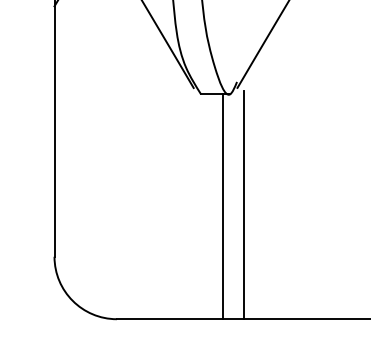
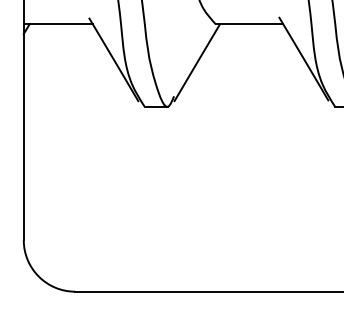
line: (243, 204) -> (179, 197), removed
line: (222, 206) -> (162, 198), removed

